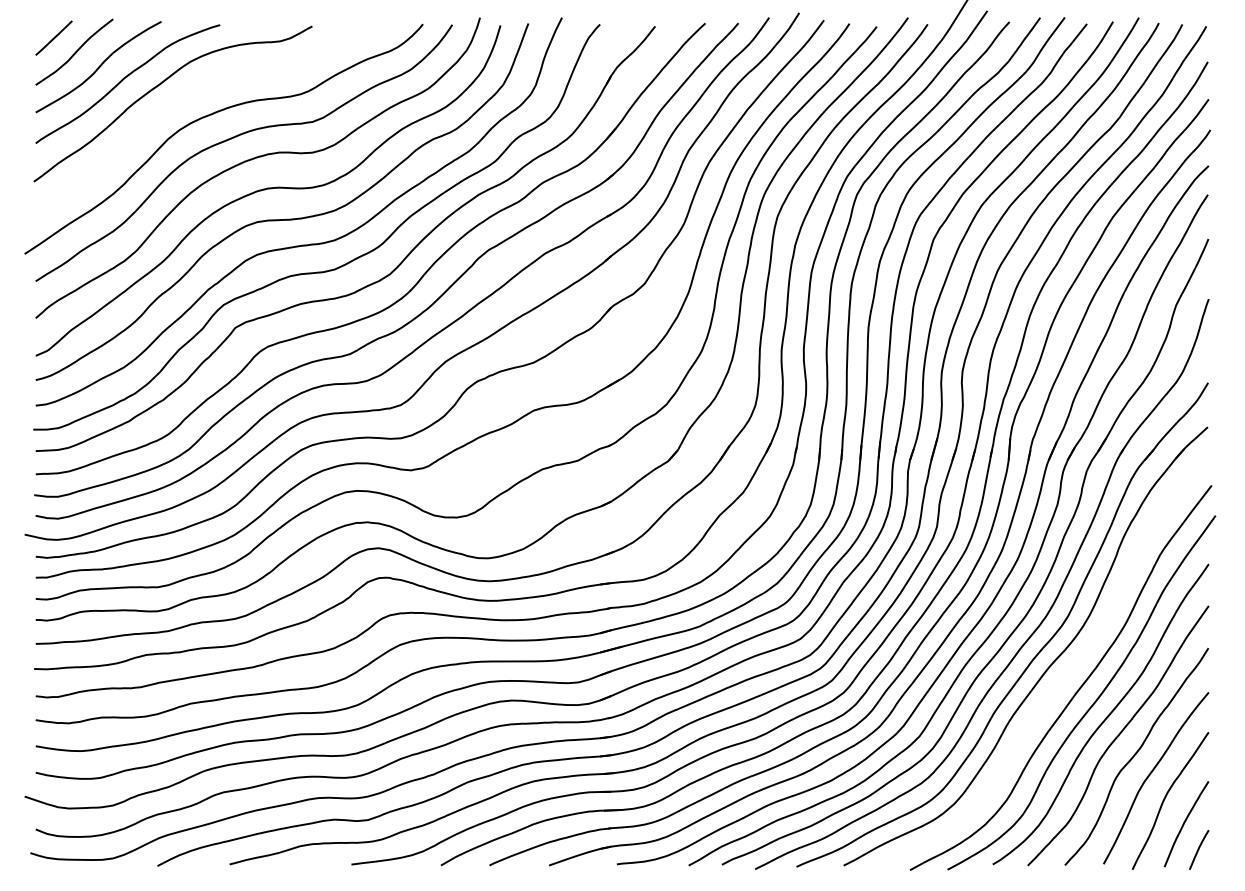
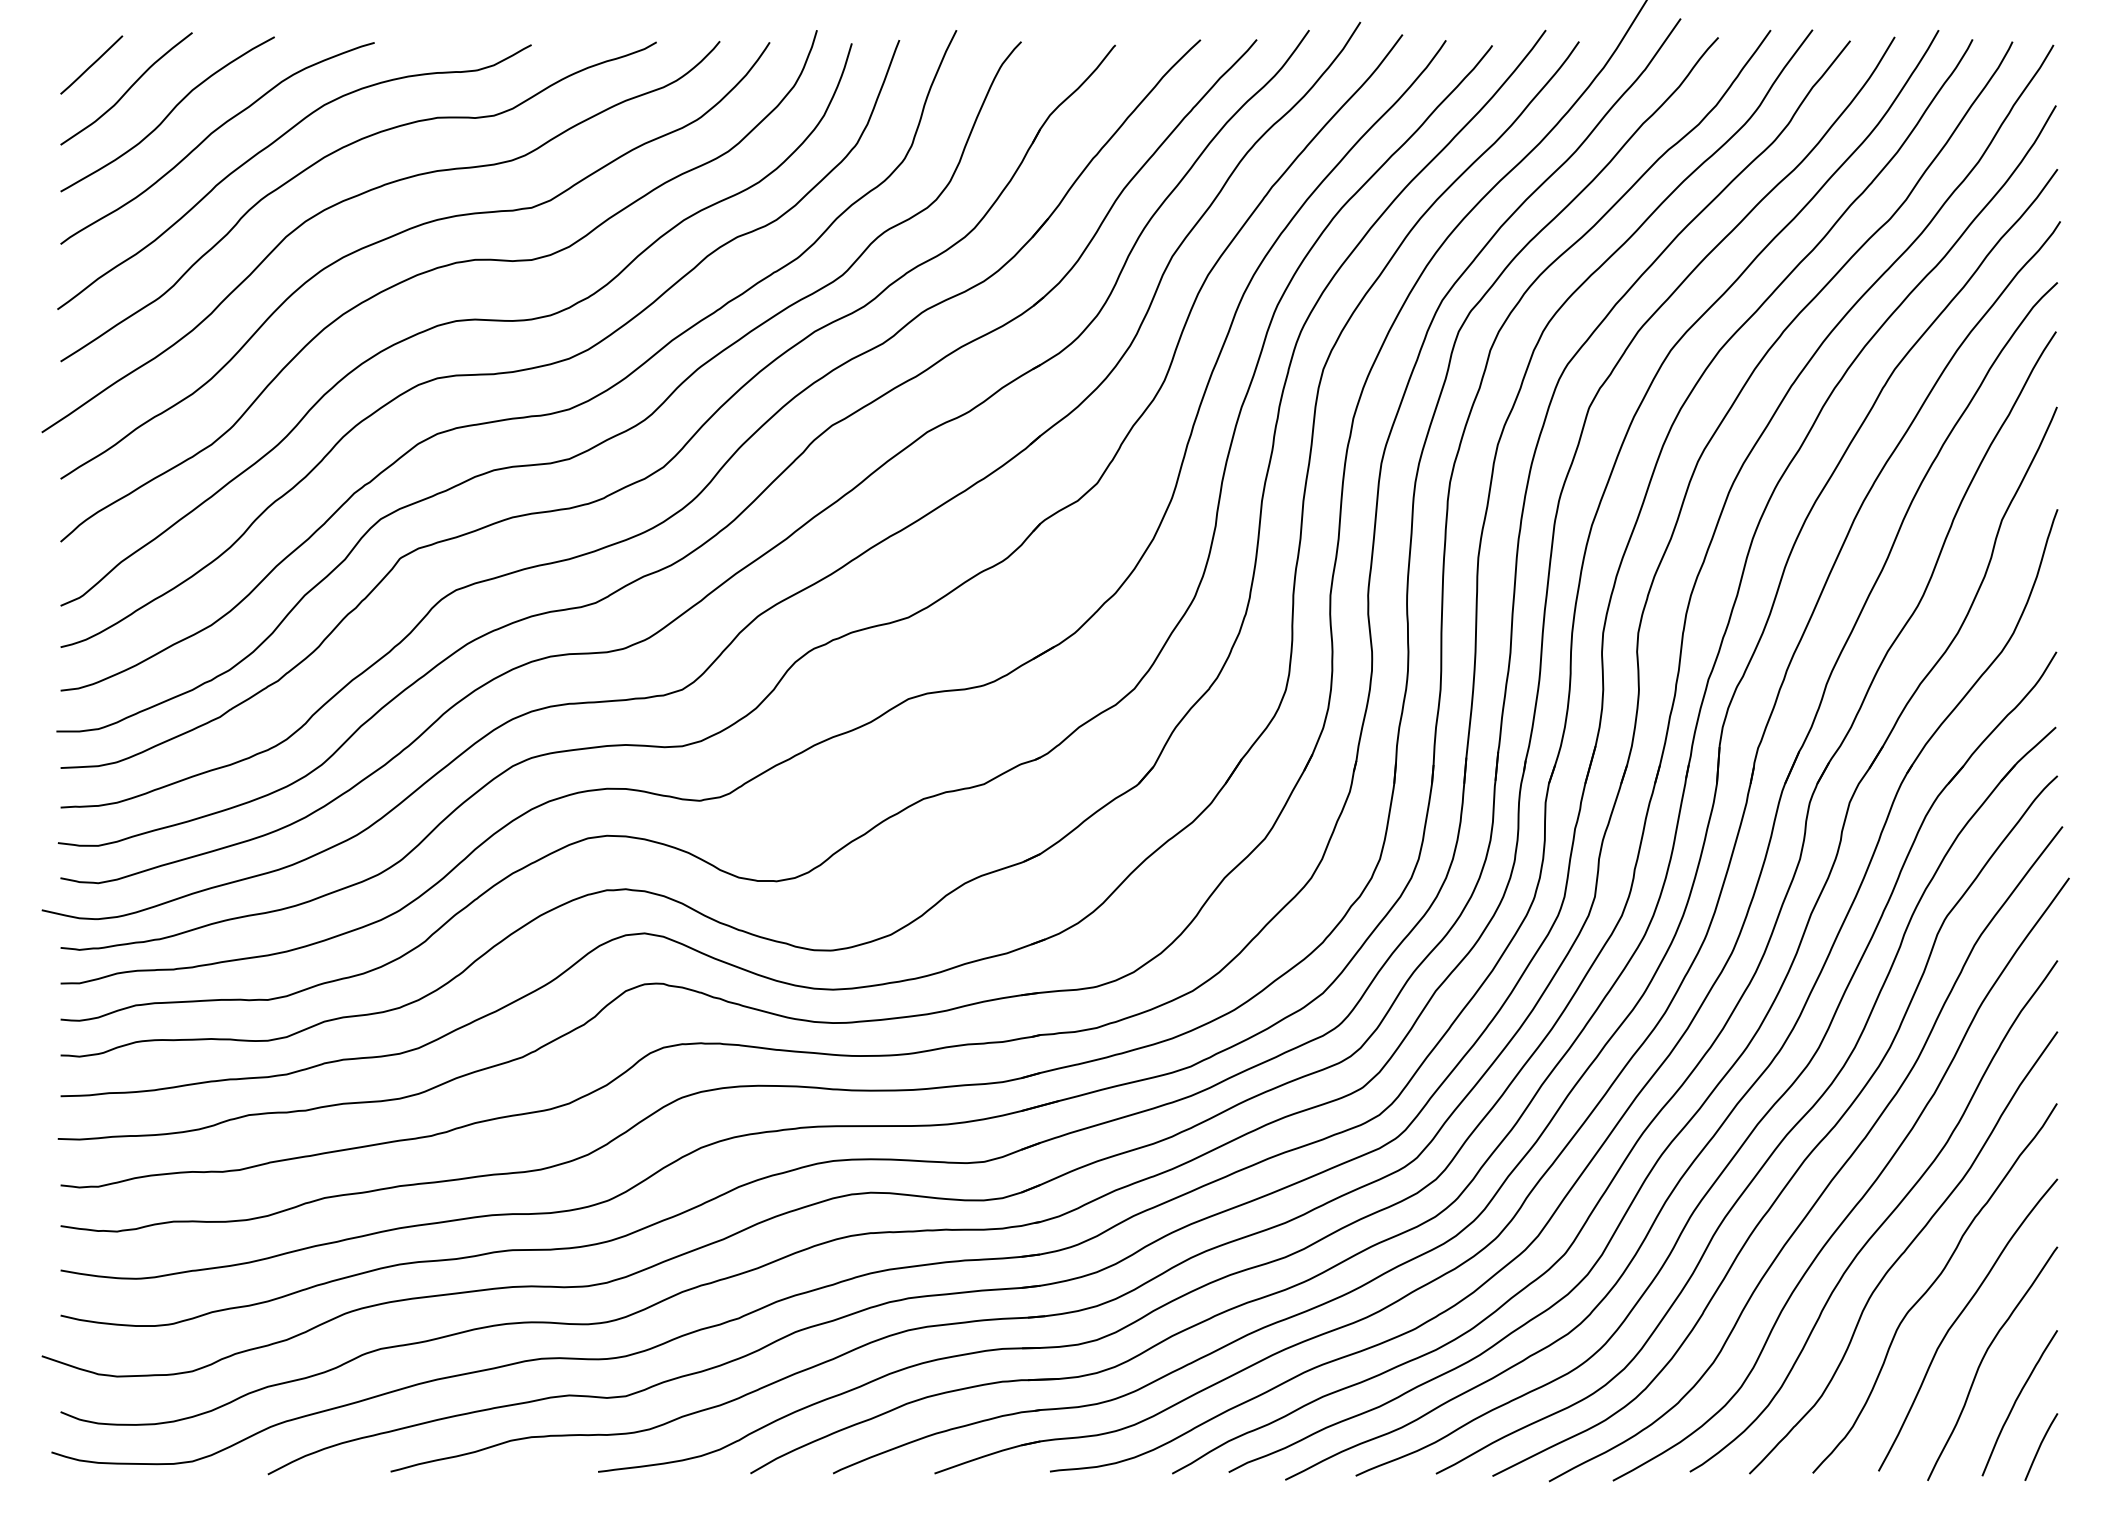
curve: (196, 90) -> (334, 154), added
curve: (1060, 679) -> (1805, 1156), added

